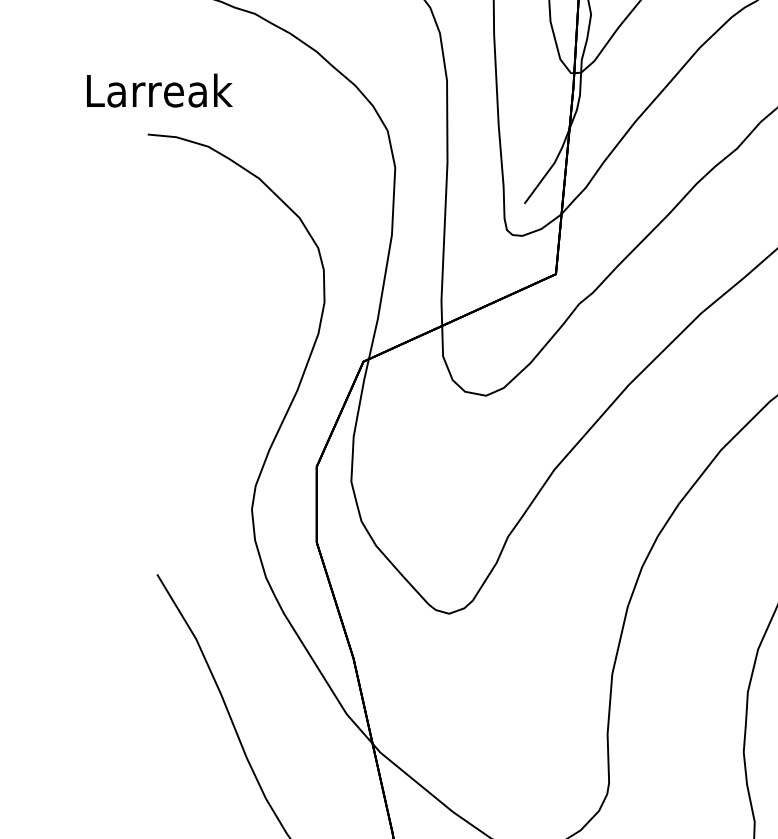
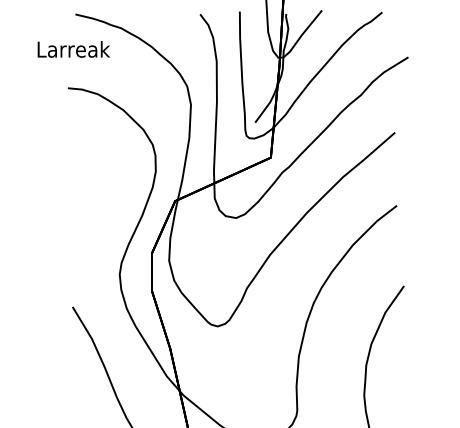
text: (158, 90) -> (73, 49), moved

